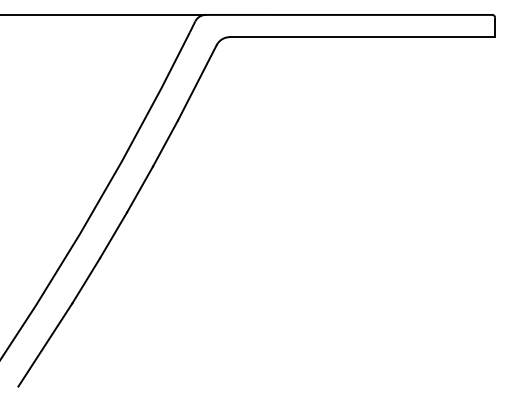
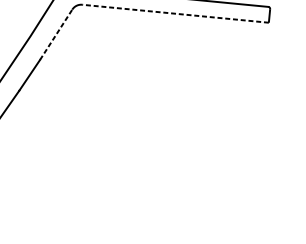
line: (362, 37) -> (175, 13), solid -> dashed
line: (197, 82) -> (56, 34), solid -> dashed

